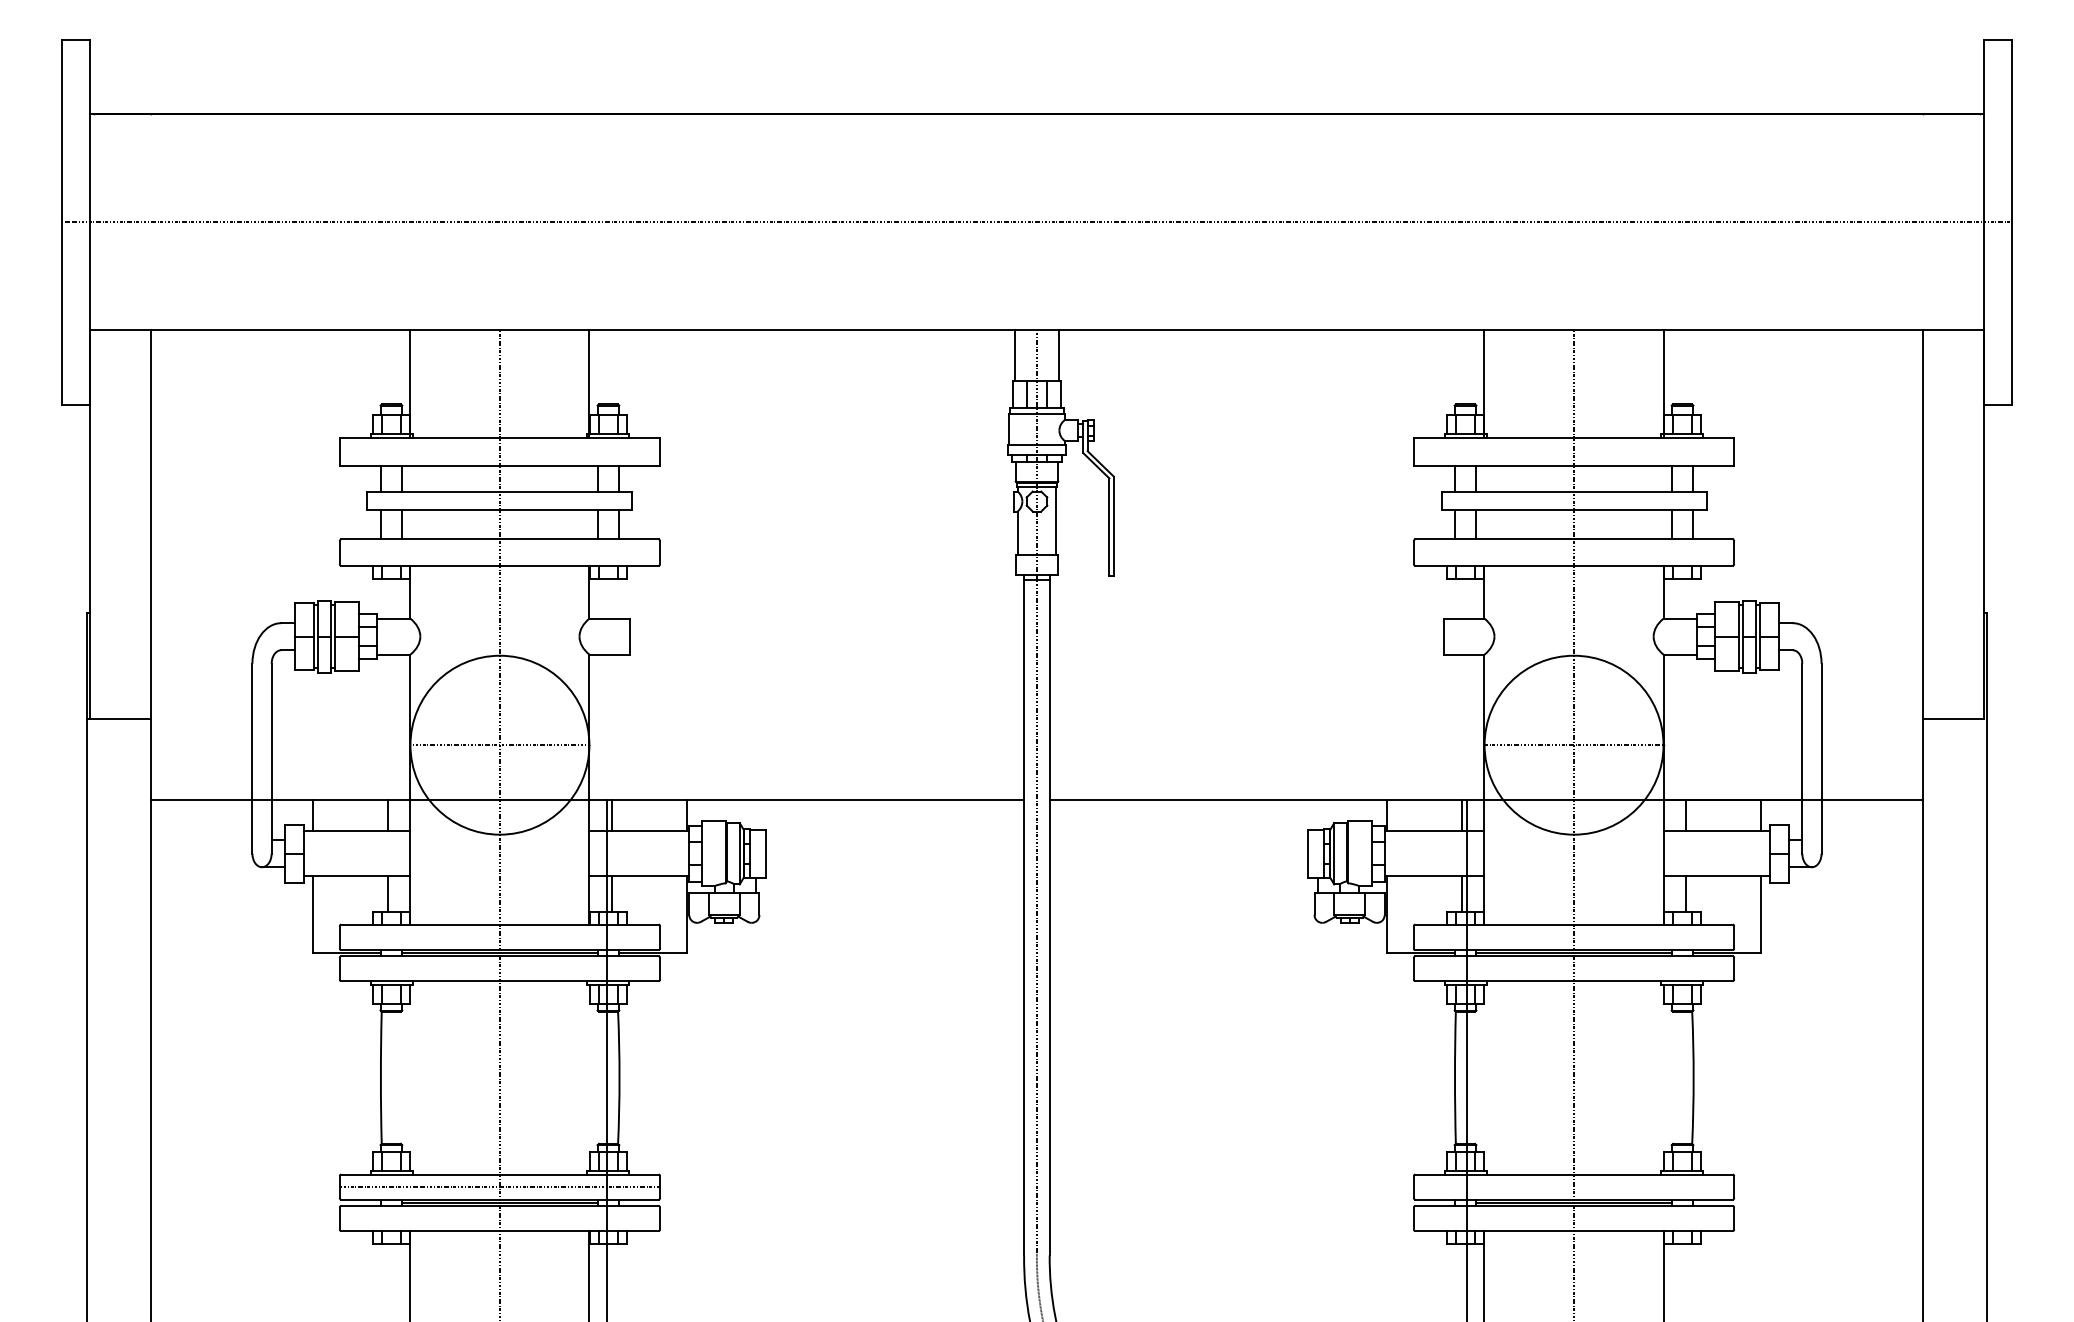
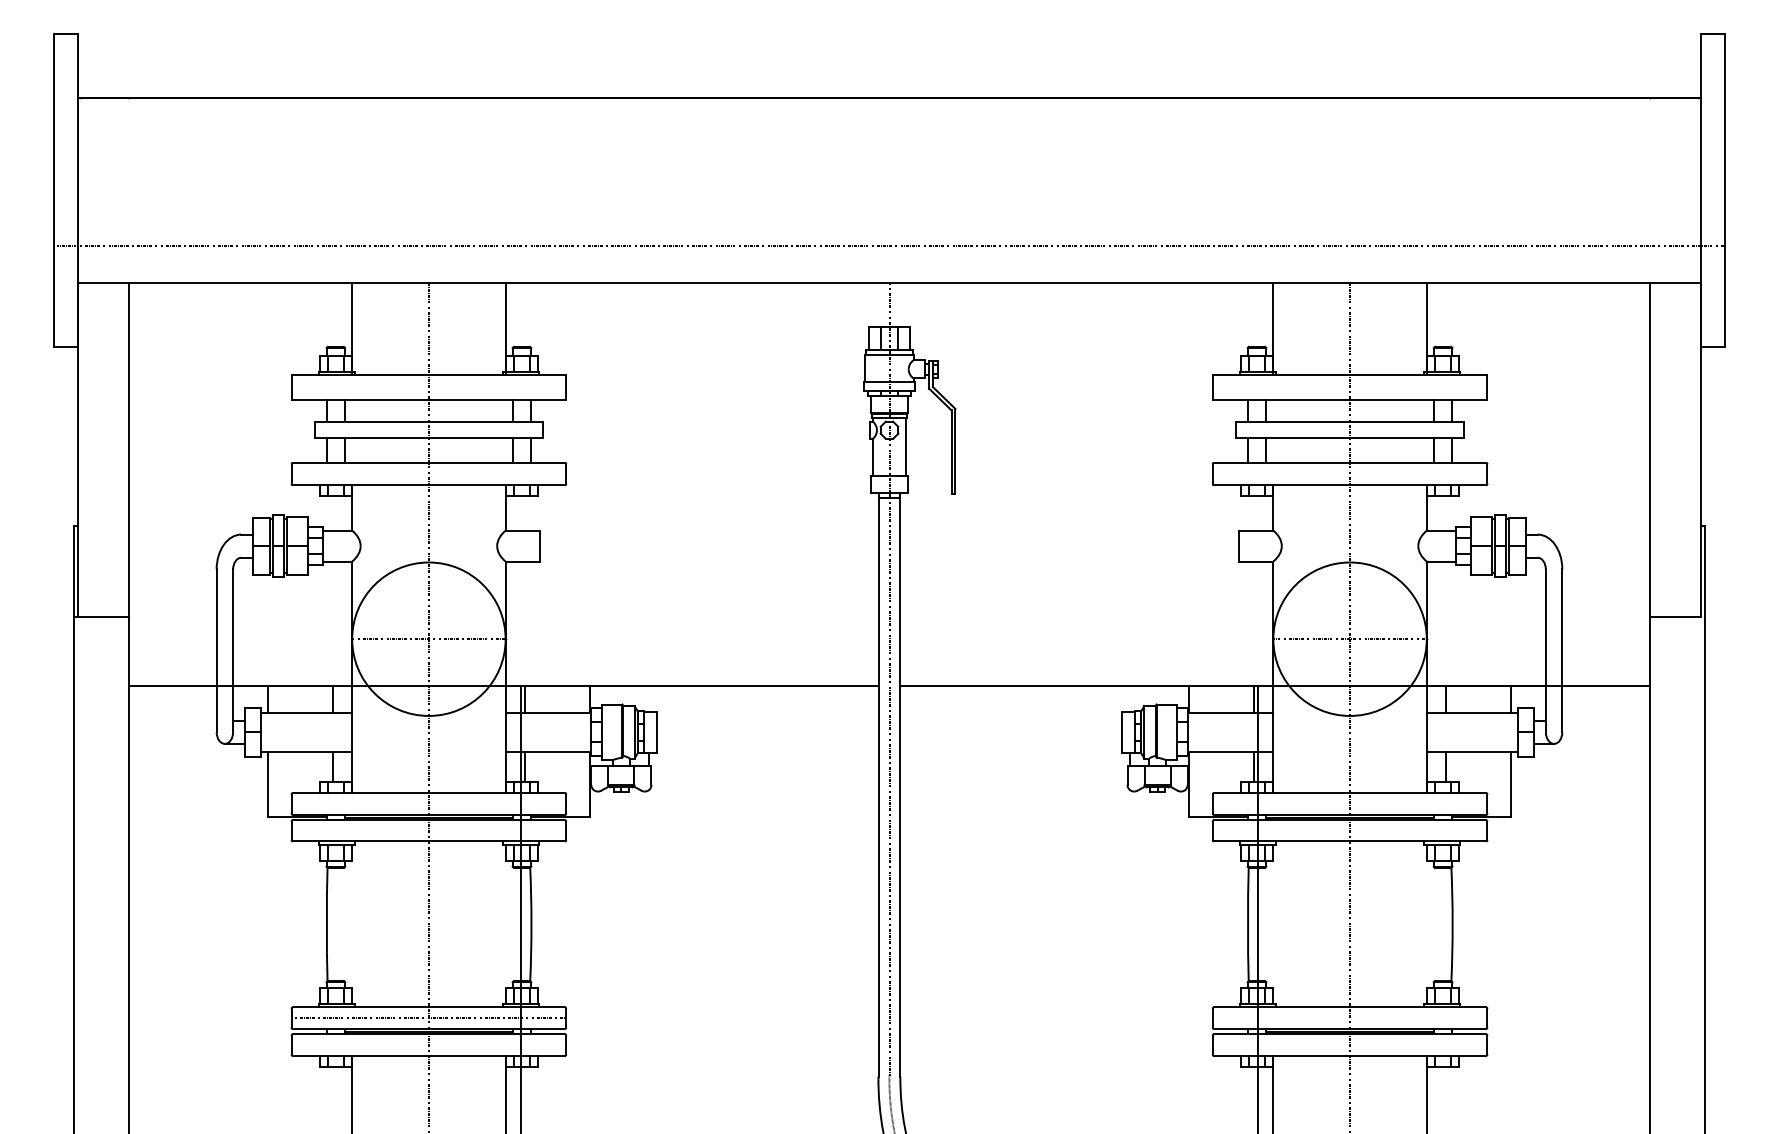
line: (1036, 222) -> (889, 245), moved
line: (1015, 355) -> (871, 305), removed
line: (1058, 355) -> (907, 305), removed

